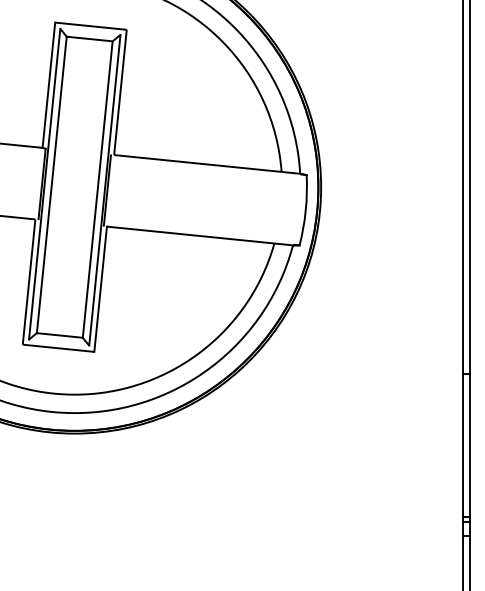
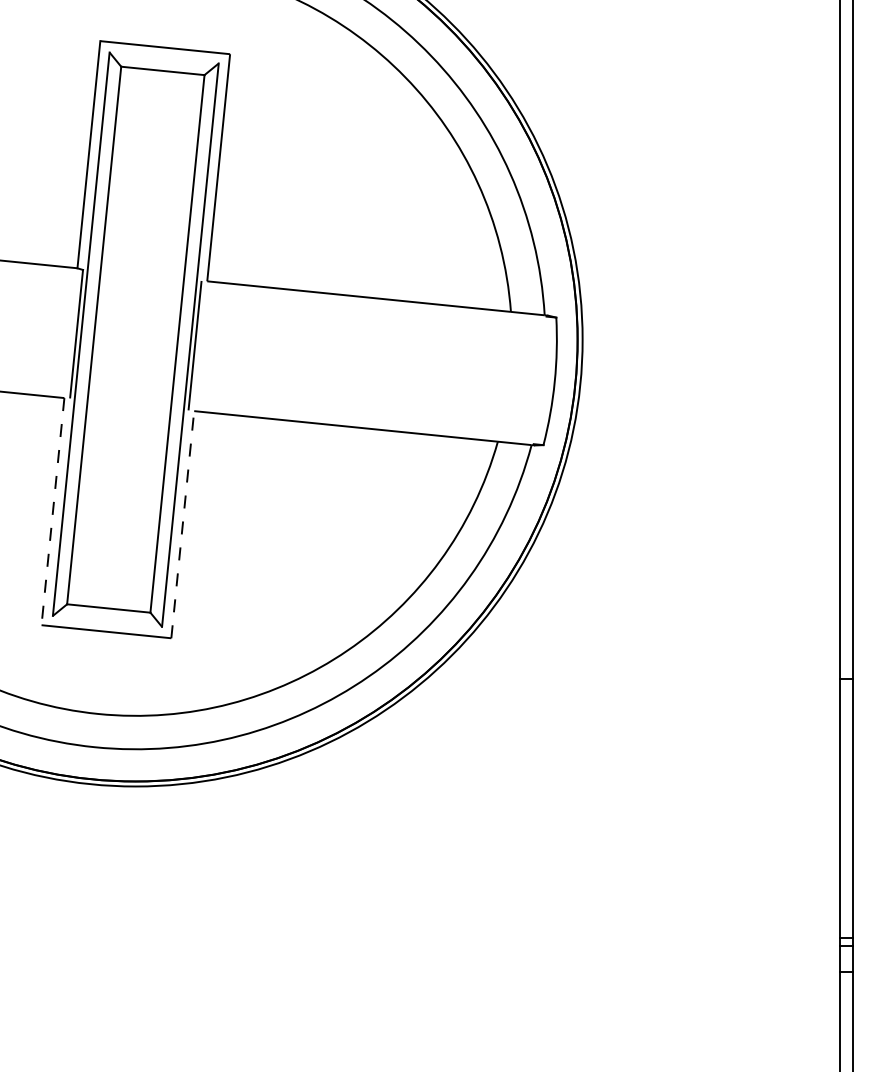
line: (29, 281) -> (53, 510), solid -> dashed
line: (100, 289) -> (182, 525), solid -> dashed

